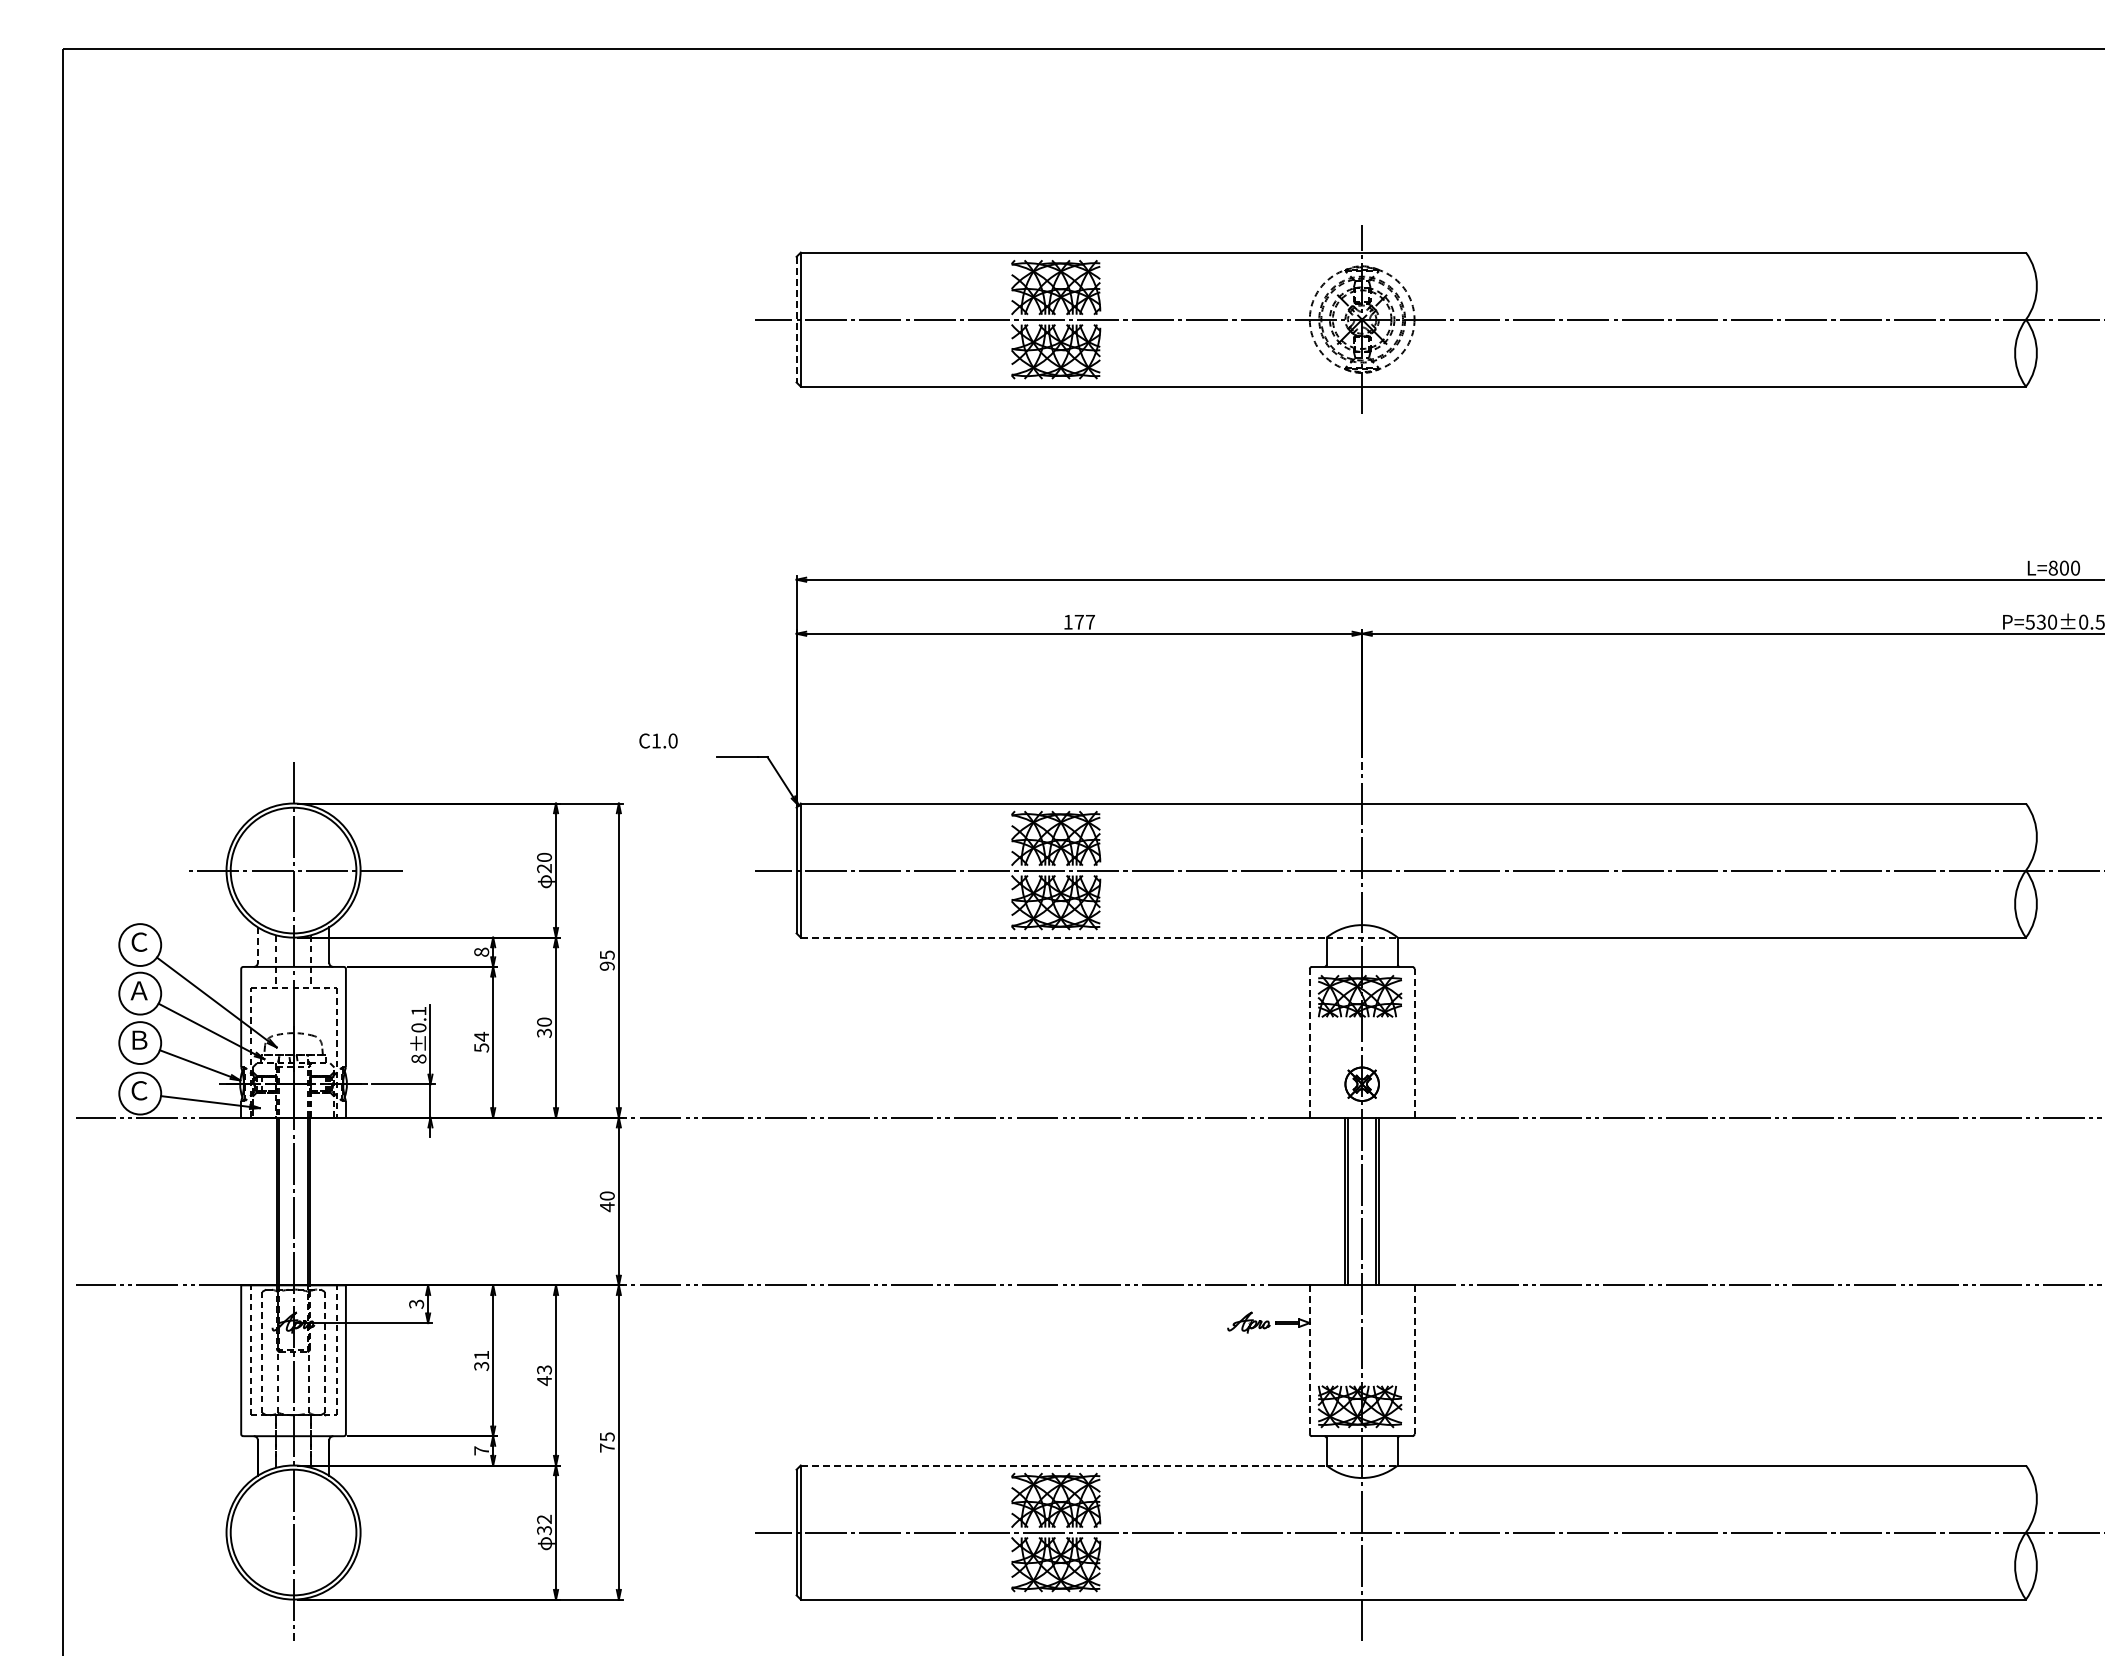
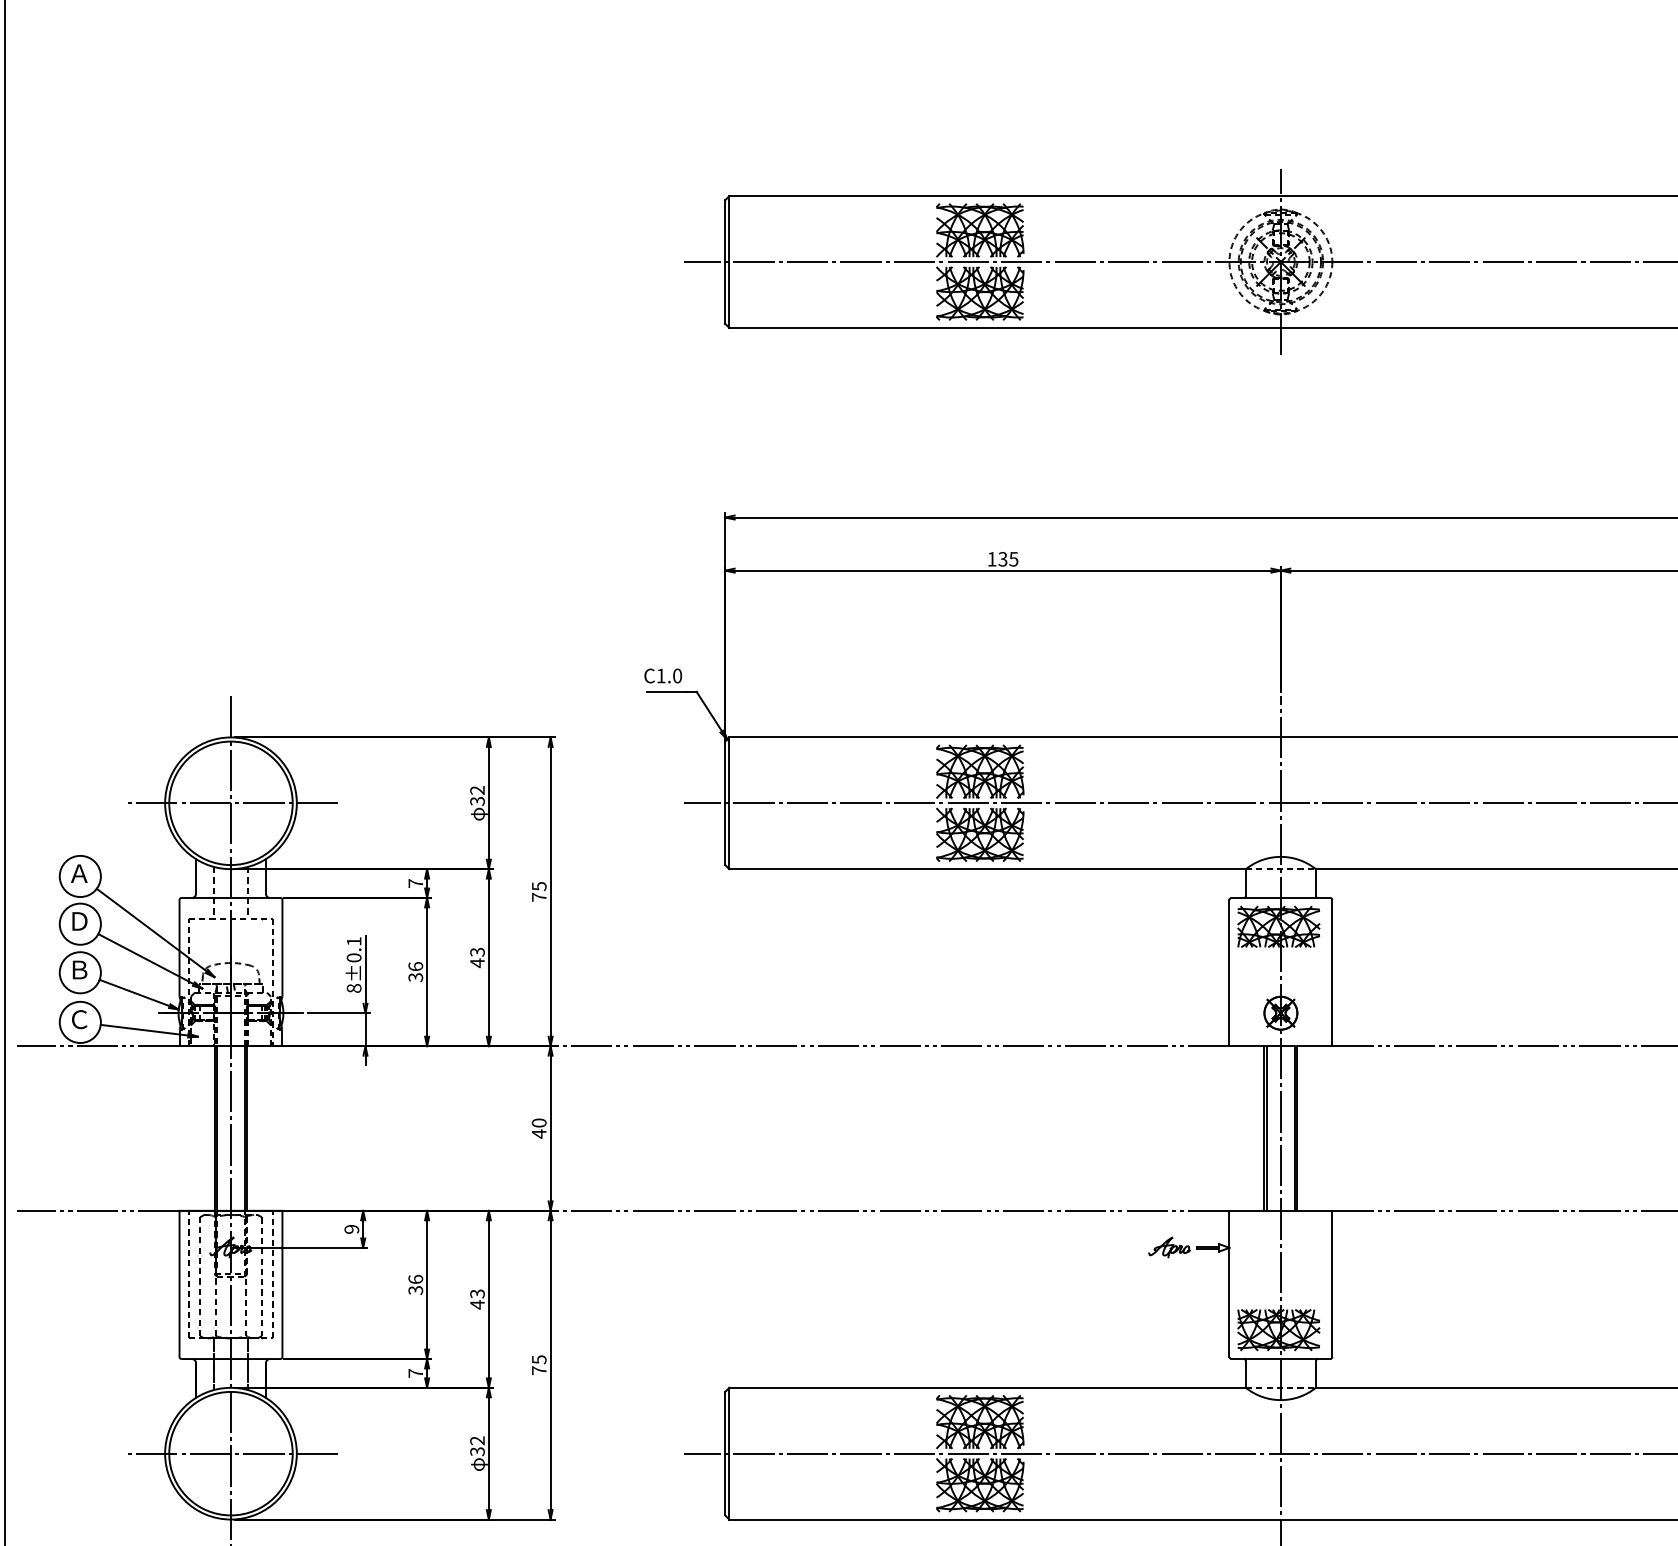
line: (796, 319) -> (725, 261), dashed -> solid
text: (1084, 621) -> (1008, 558), 177 -> 135
text: (658, 740) -> (663, 675), moved
text: (544, 862) -> (477, 795), 20 -> 32
line: (1063, 937) -> (987, 869), dashed -> solid
text: (138, 941) -> (78, 872), Ｃ -> Ａ
line: (257, 945) -> (195, 876), dashed -> solid
text: (481, 951) -> (415, 882), 8 -> 7
text: (606, 965) -> (538, 896), 95 -> 75
text: (138, 990) -> (78, 921), Ａ -> Ｄ
text: (544, 1027) -> (477, 957), 30 -> 43
text: (481, 1041) -> (415, 971), 54 -> 36
line: (1309, 1042) -> (1229, 972), dashed -> solid
line: (1414, 1042) -> (1332, 972), dashed -> solid
text: (416, 1303) -> (351, 1228), 3 -> 9
text: (481, 1354) -> (415, 1278), 31 -> 36
line: (1309, 1360) -> (1229, 1284), dashed -> solid
line: (1414, 1360) -> (1332, 1284), dashed -> solid
line: (1063, 1465) -> (987, 1387), dashed -> solid
line: (293, 1532) -> (230, 1453), added

